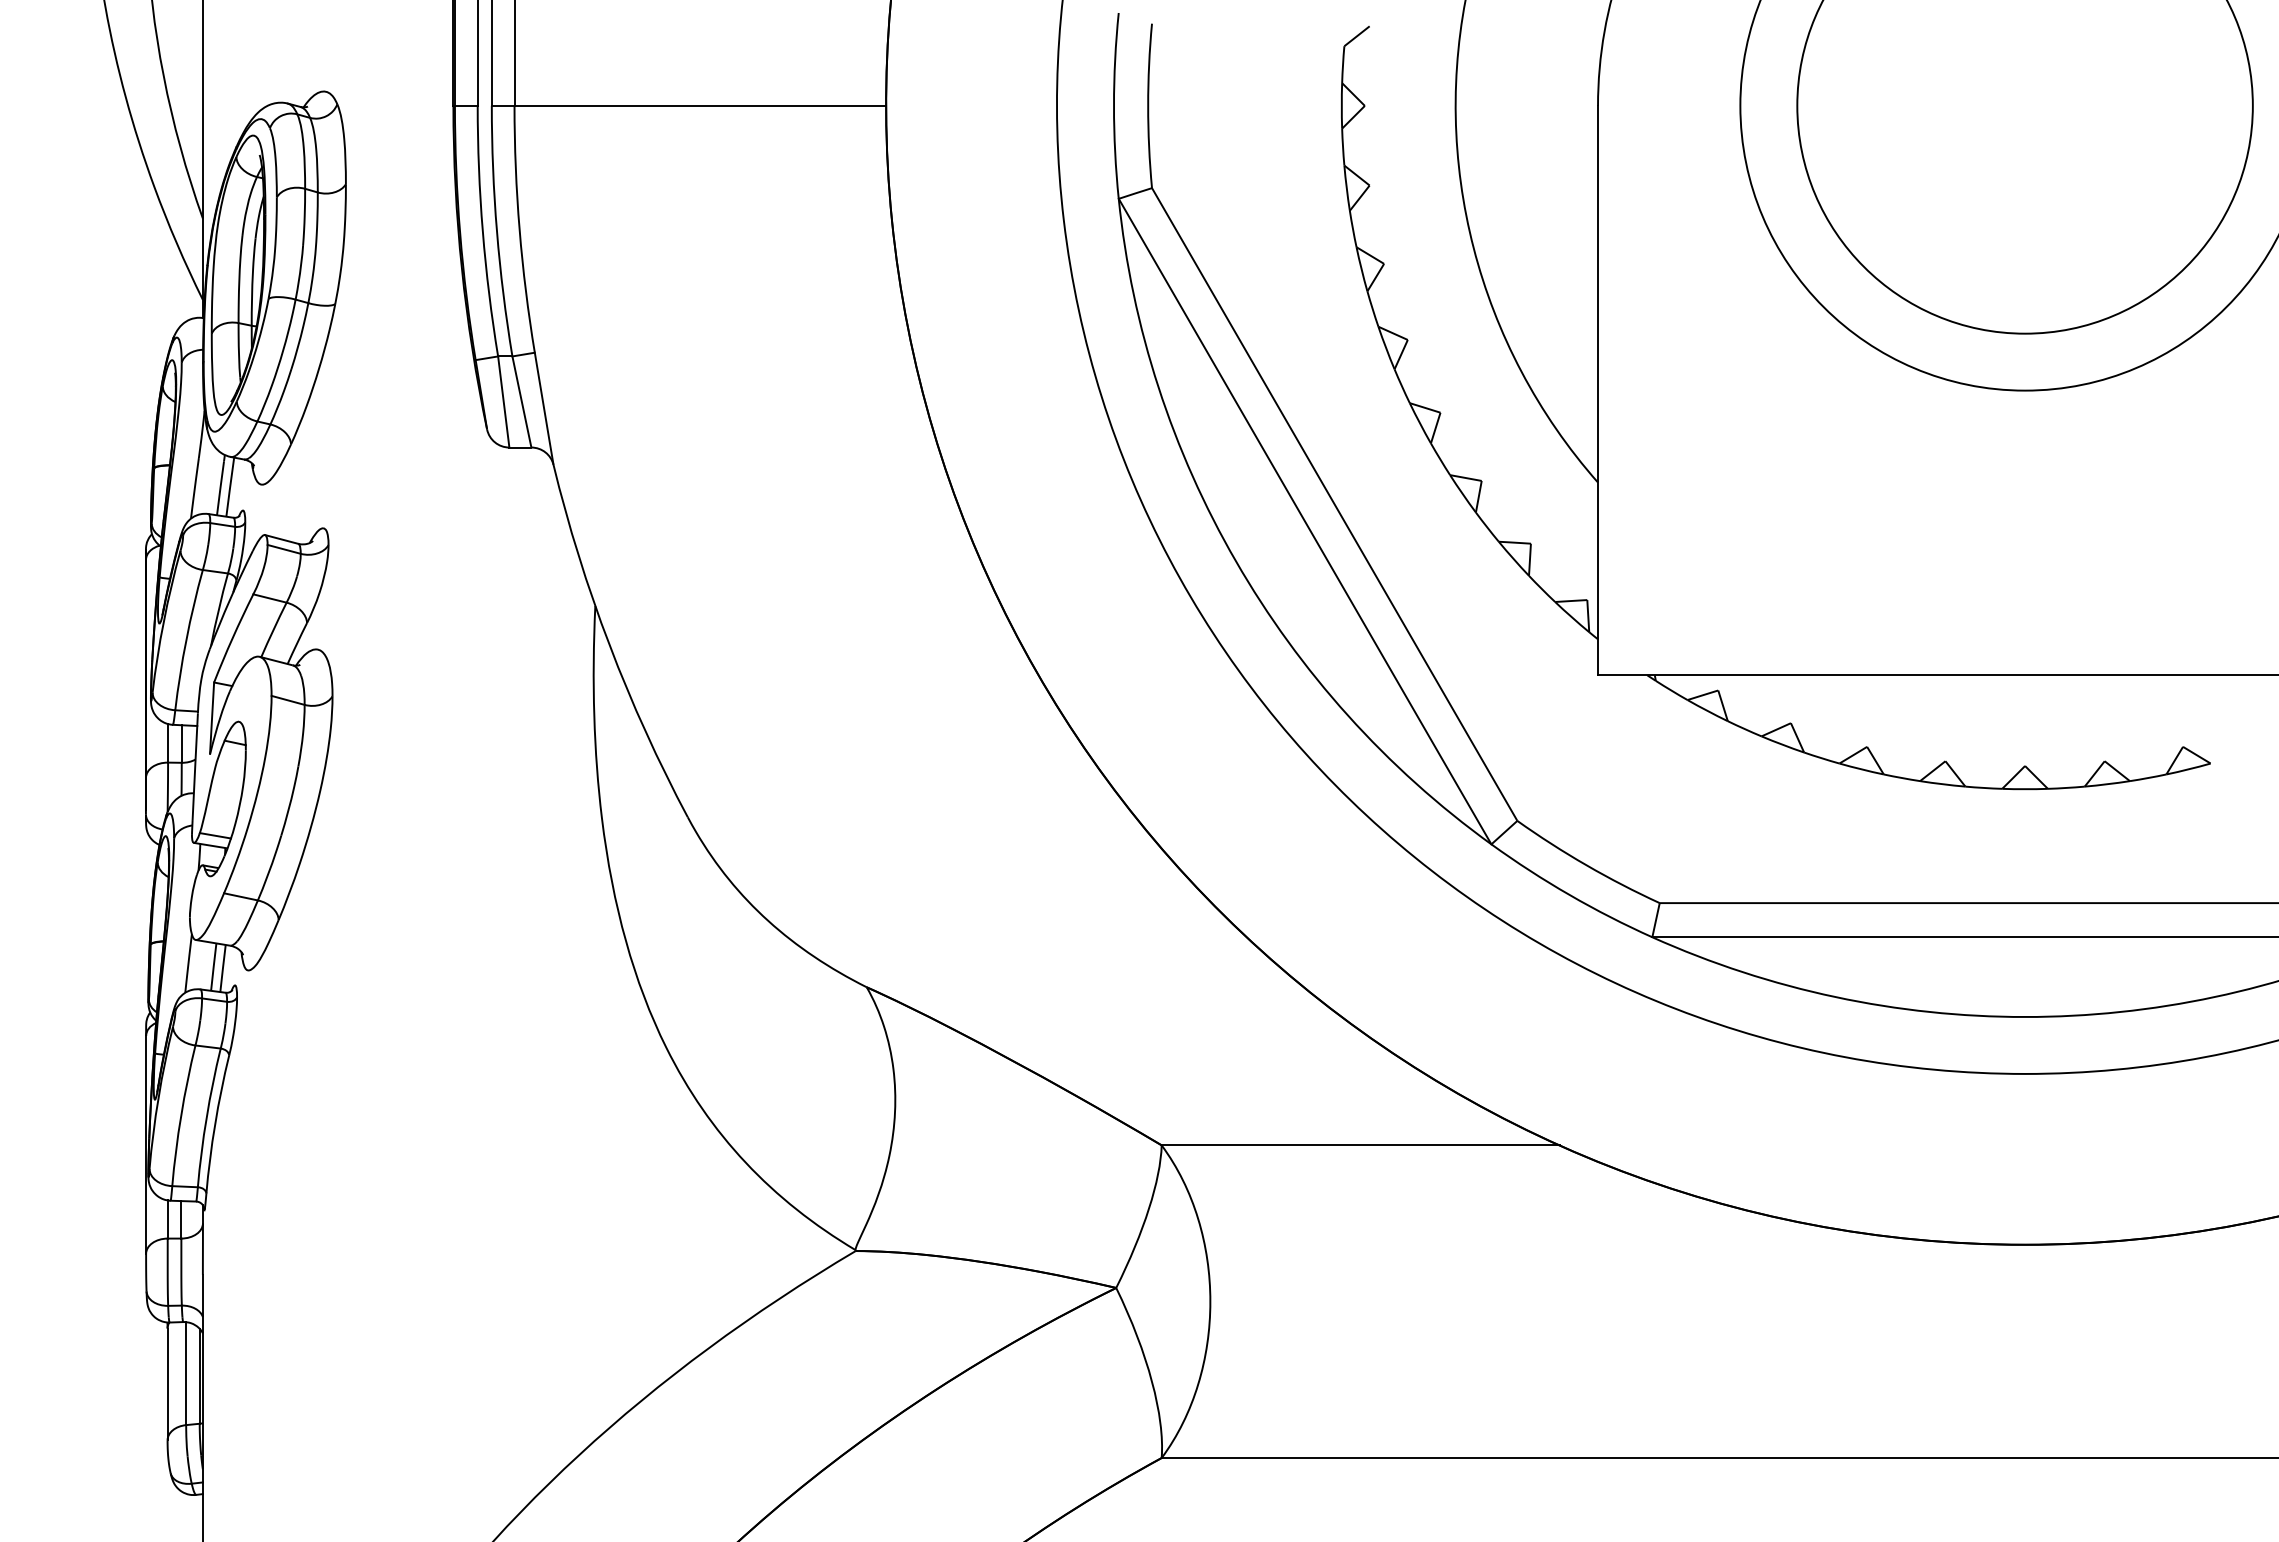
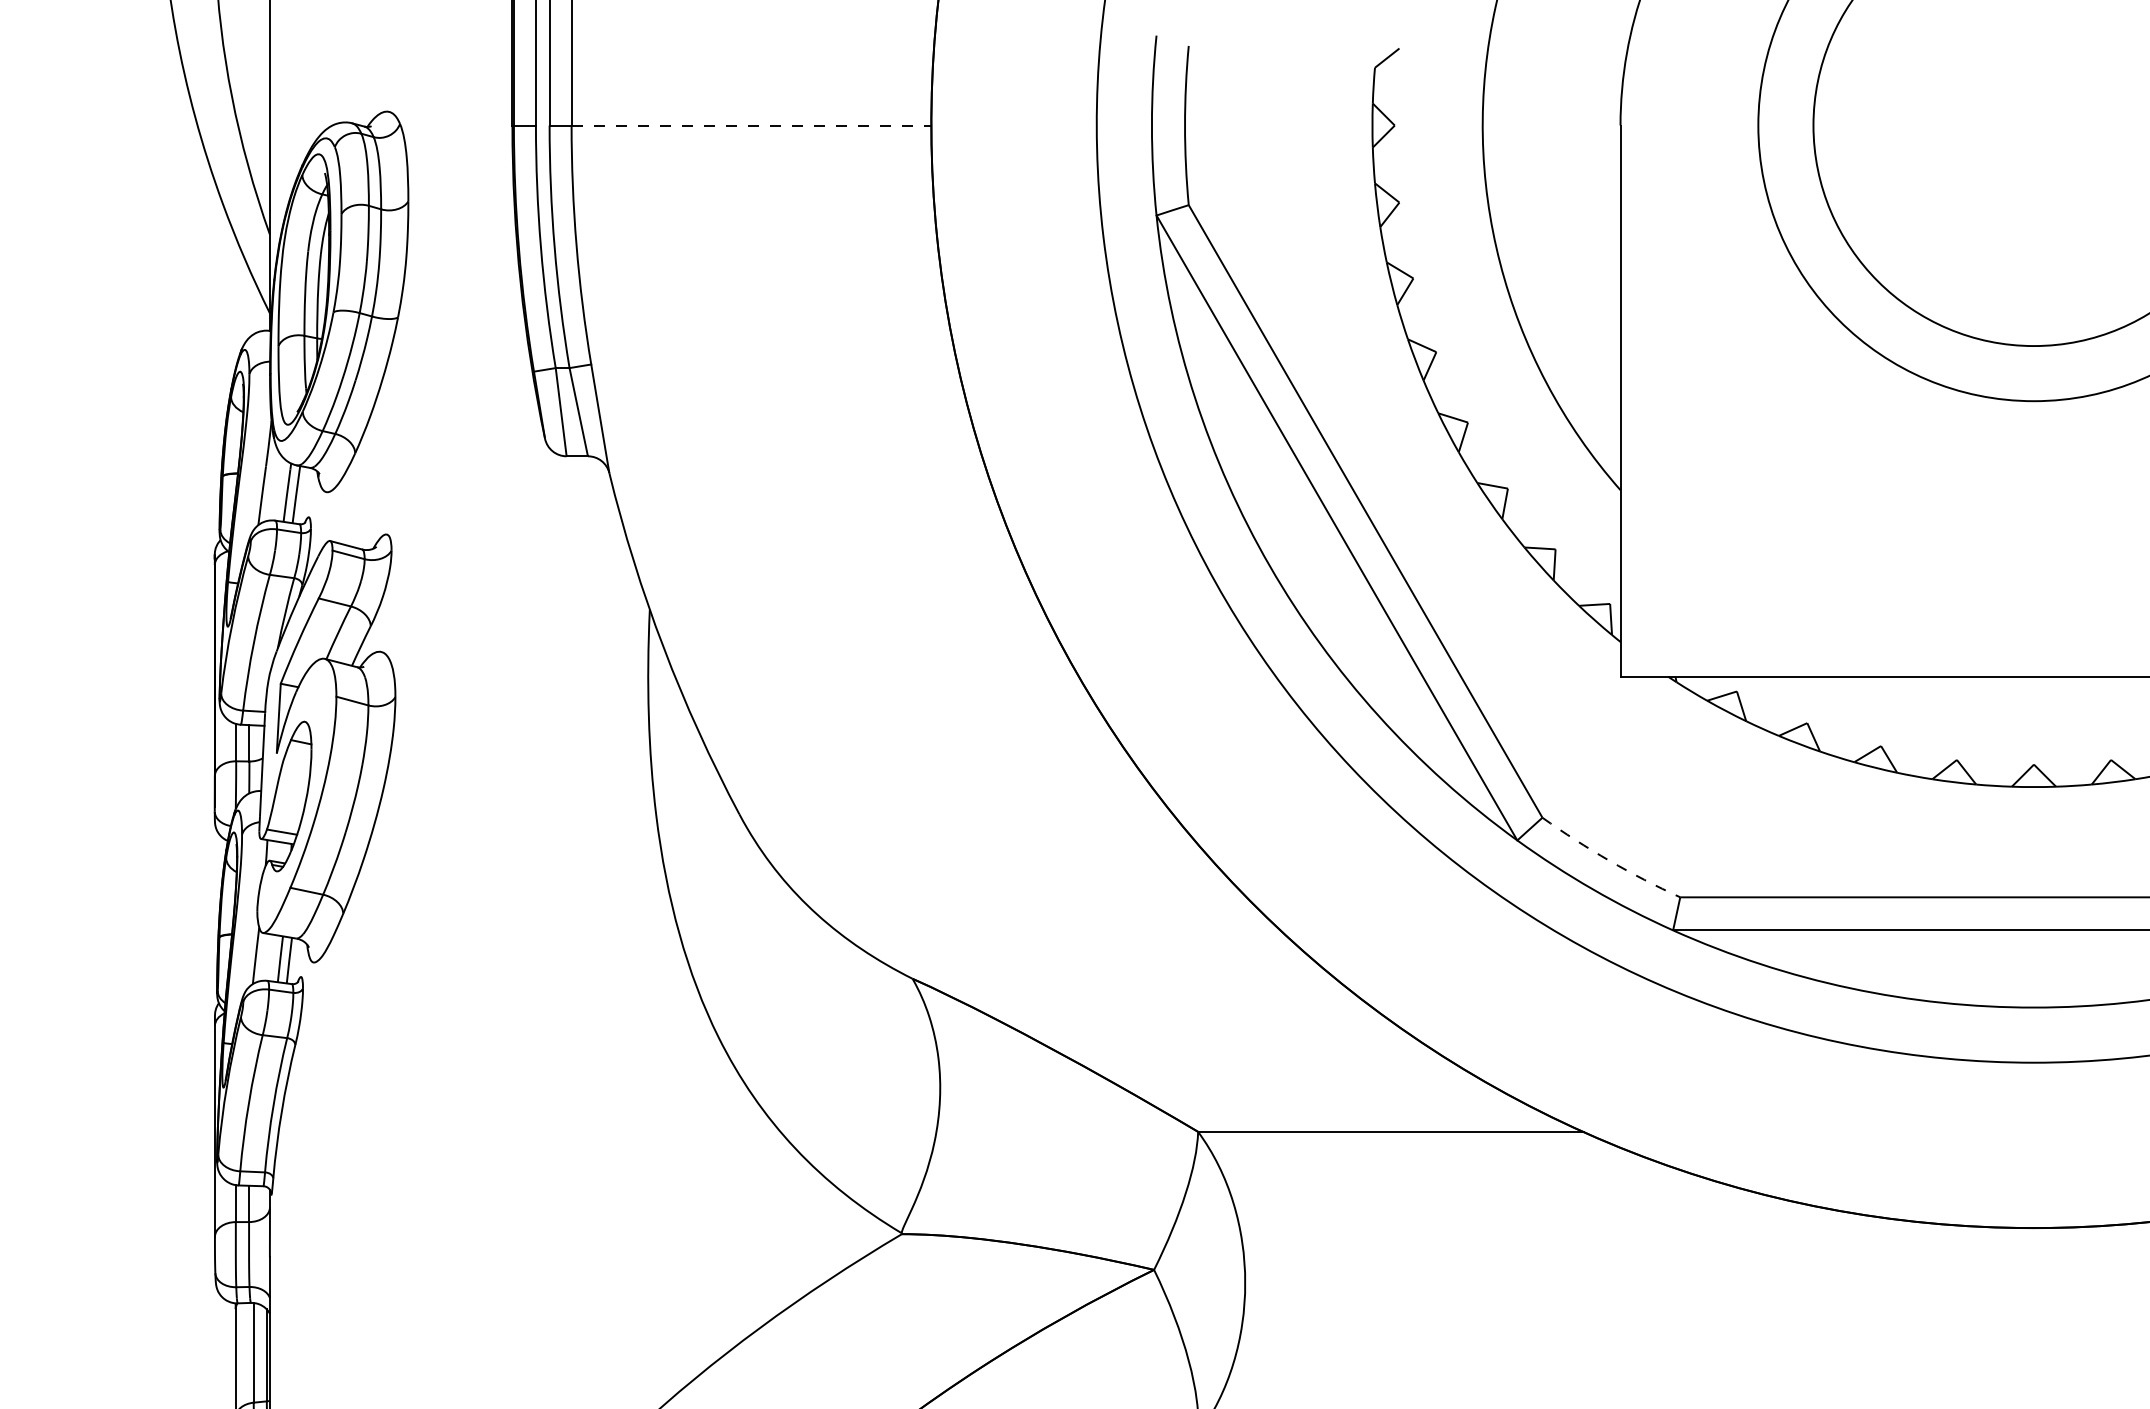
line: (700, 105) -> (751, 125), solid -> dashed
arc: (1586, 865) -> (1609, 860), solid -> dashed

